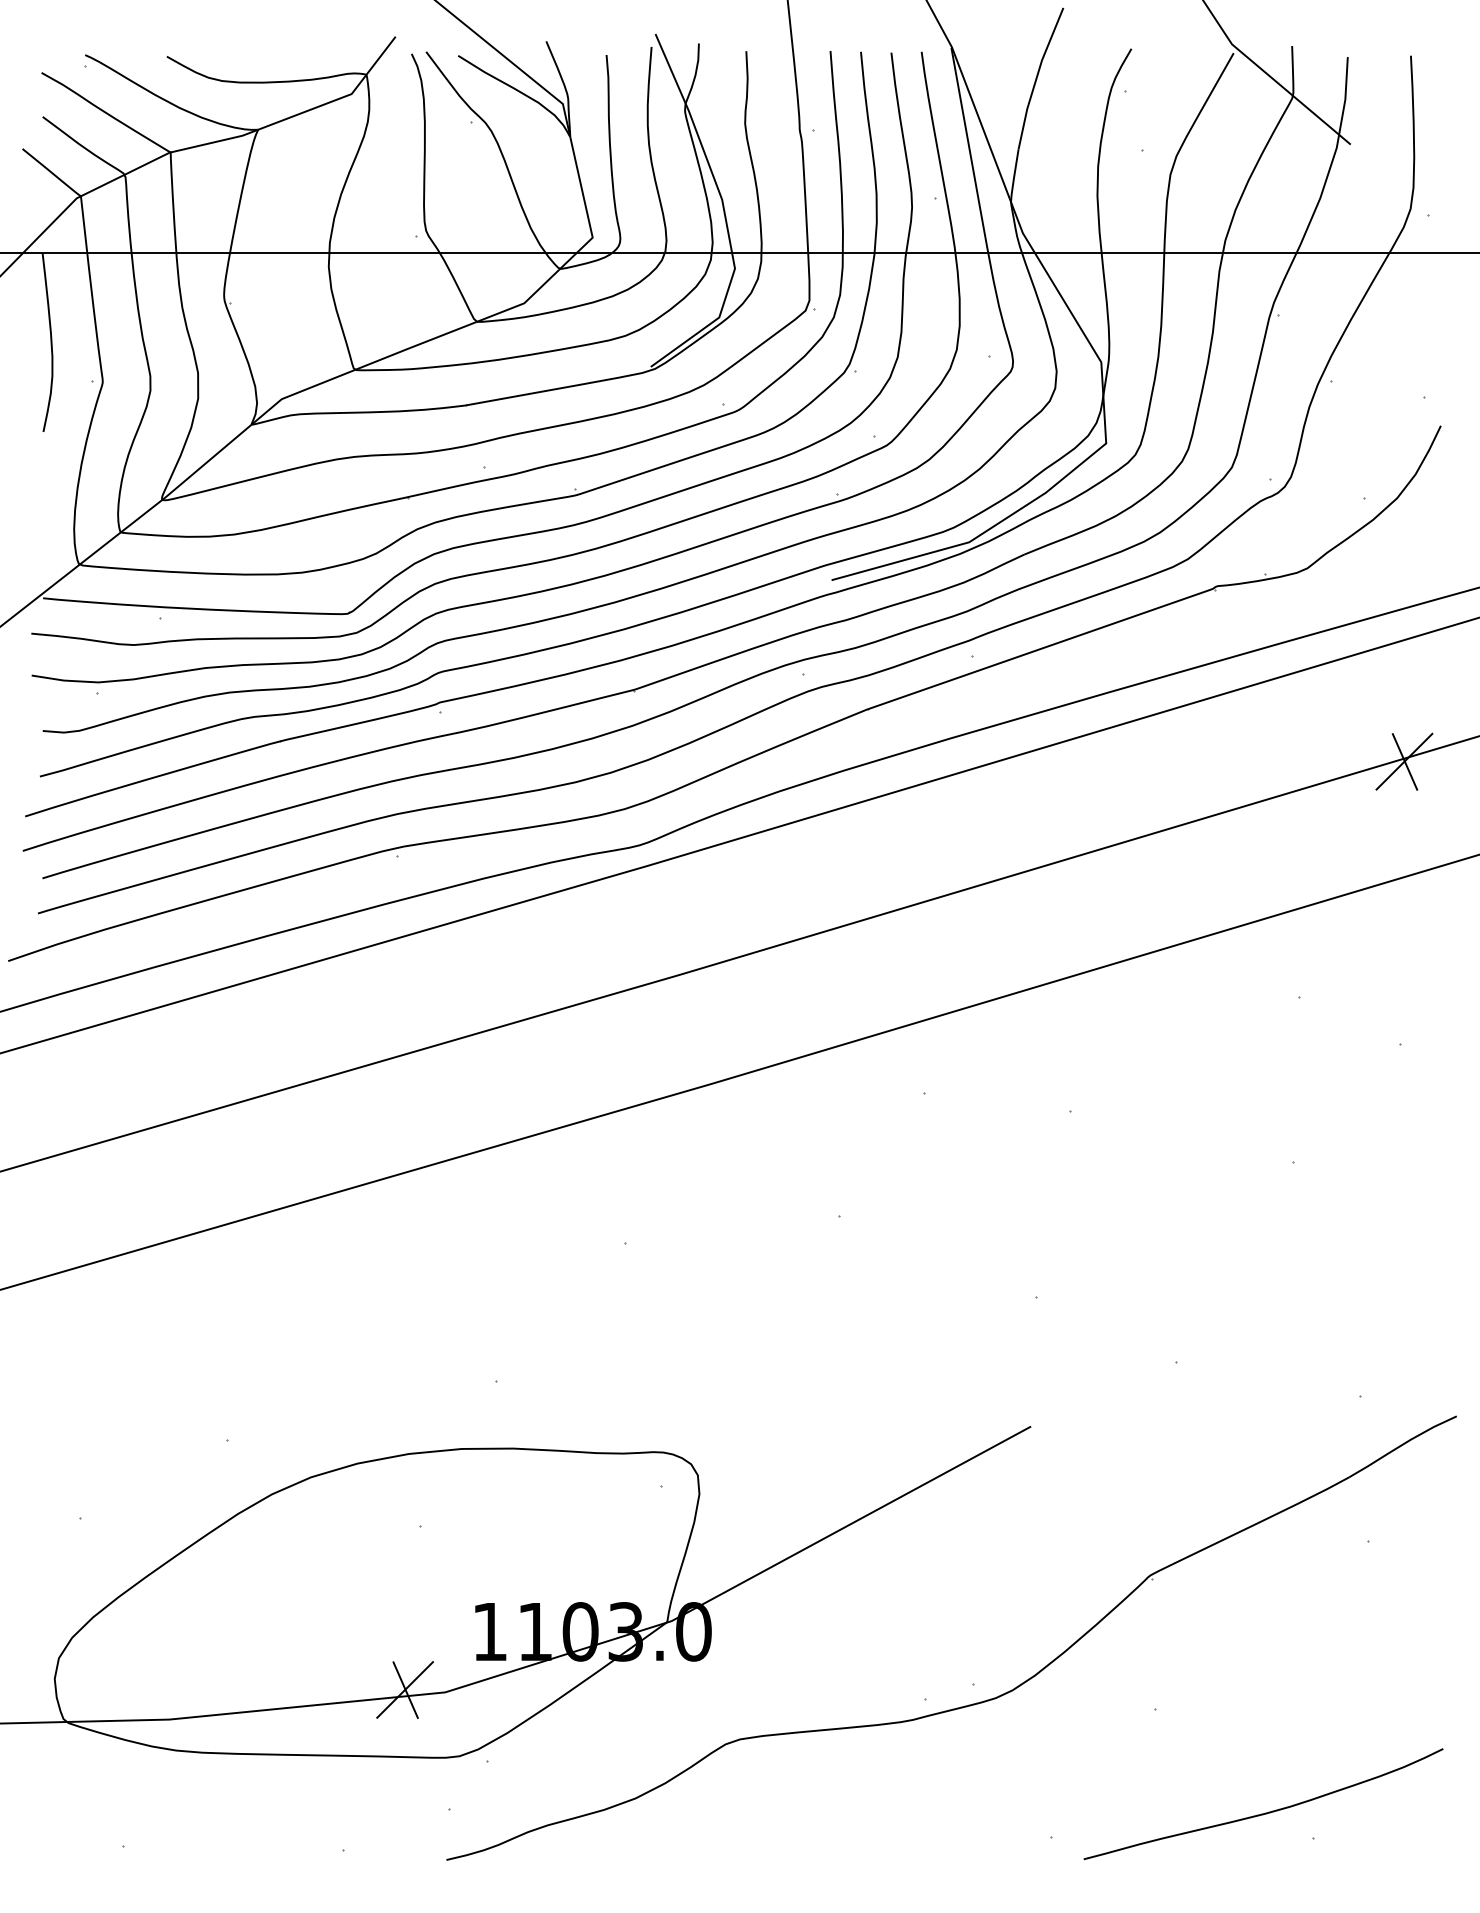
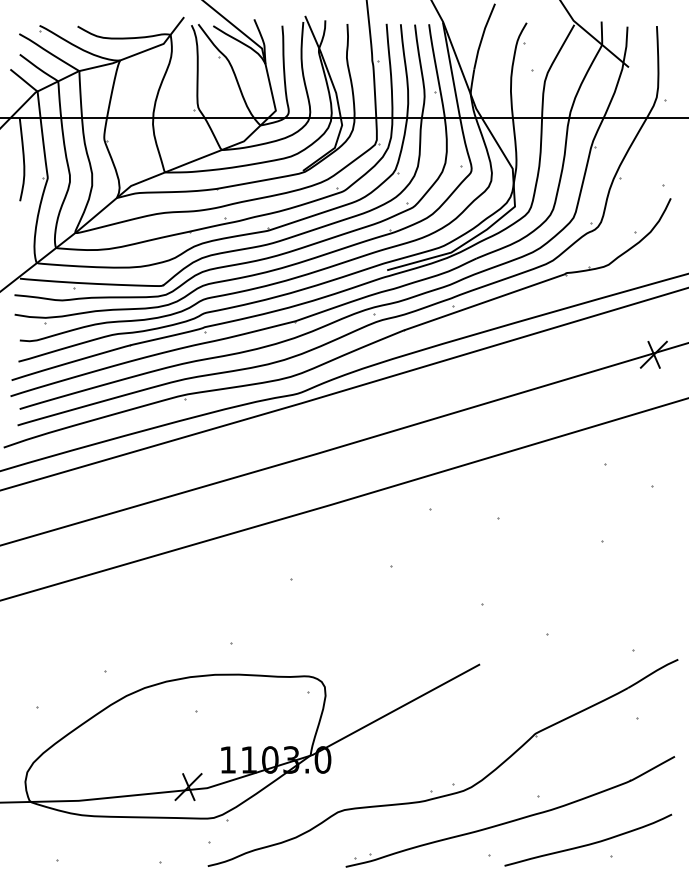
part: (1102, 1759) -> (513, 819), added

